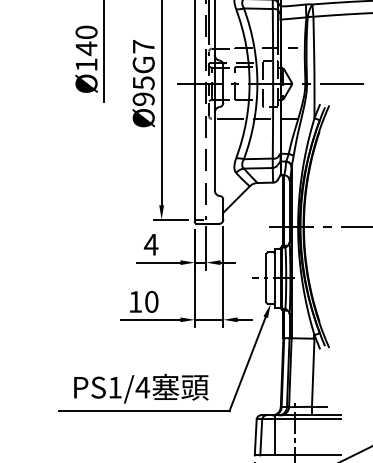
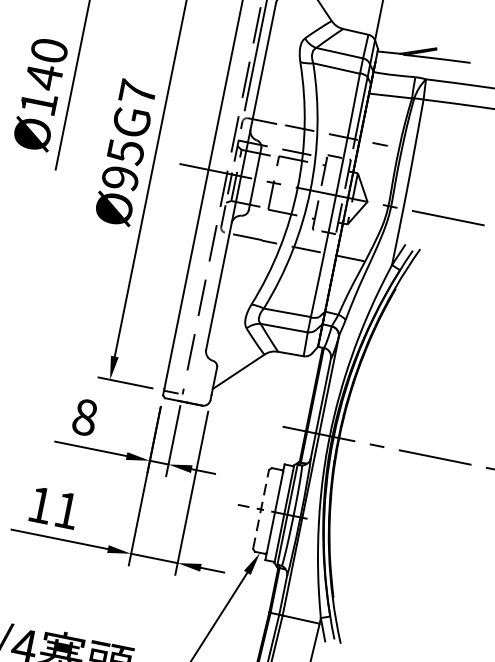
text: (150, 244) -> (83, 416), 4 -> 8
line: (266, 277) -> (261, 508), solid -> dashed
text: (151, 301) -> (66, 509), 10 -> 11

